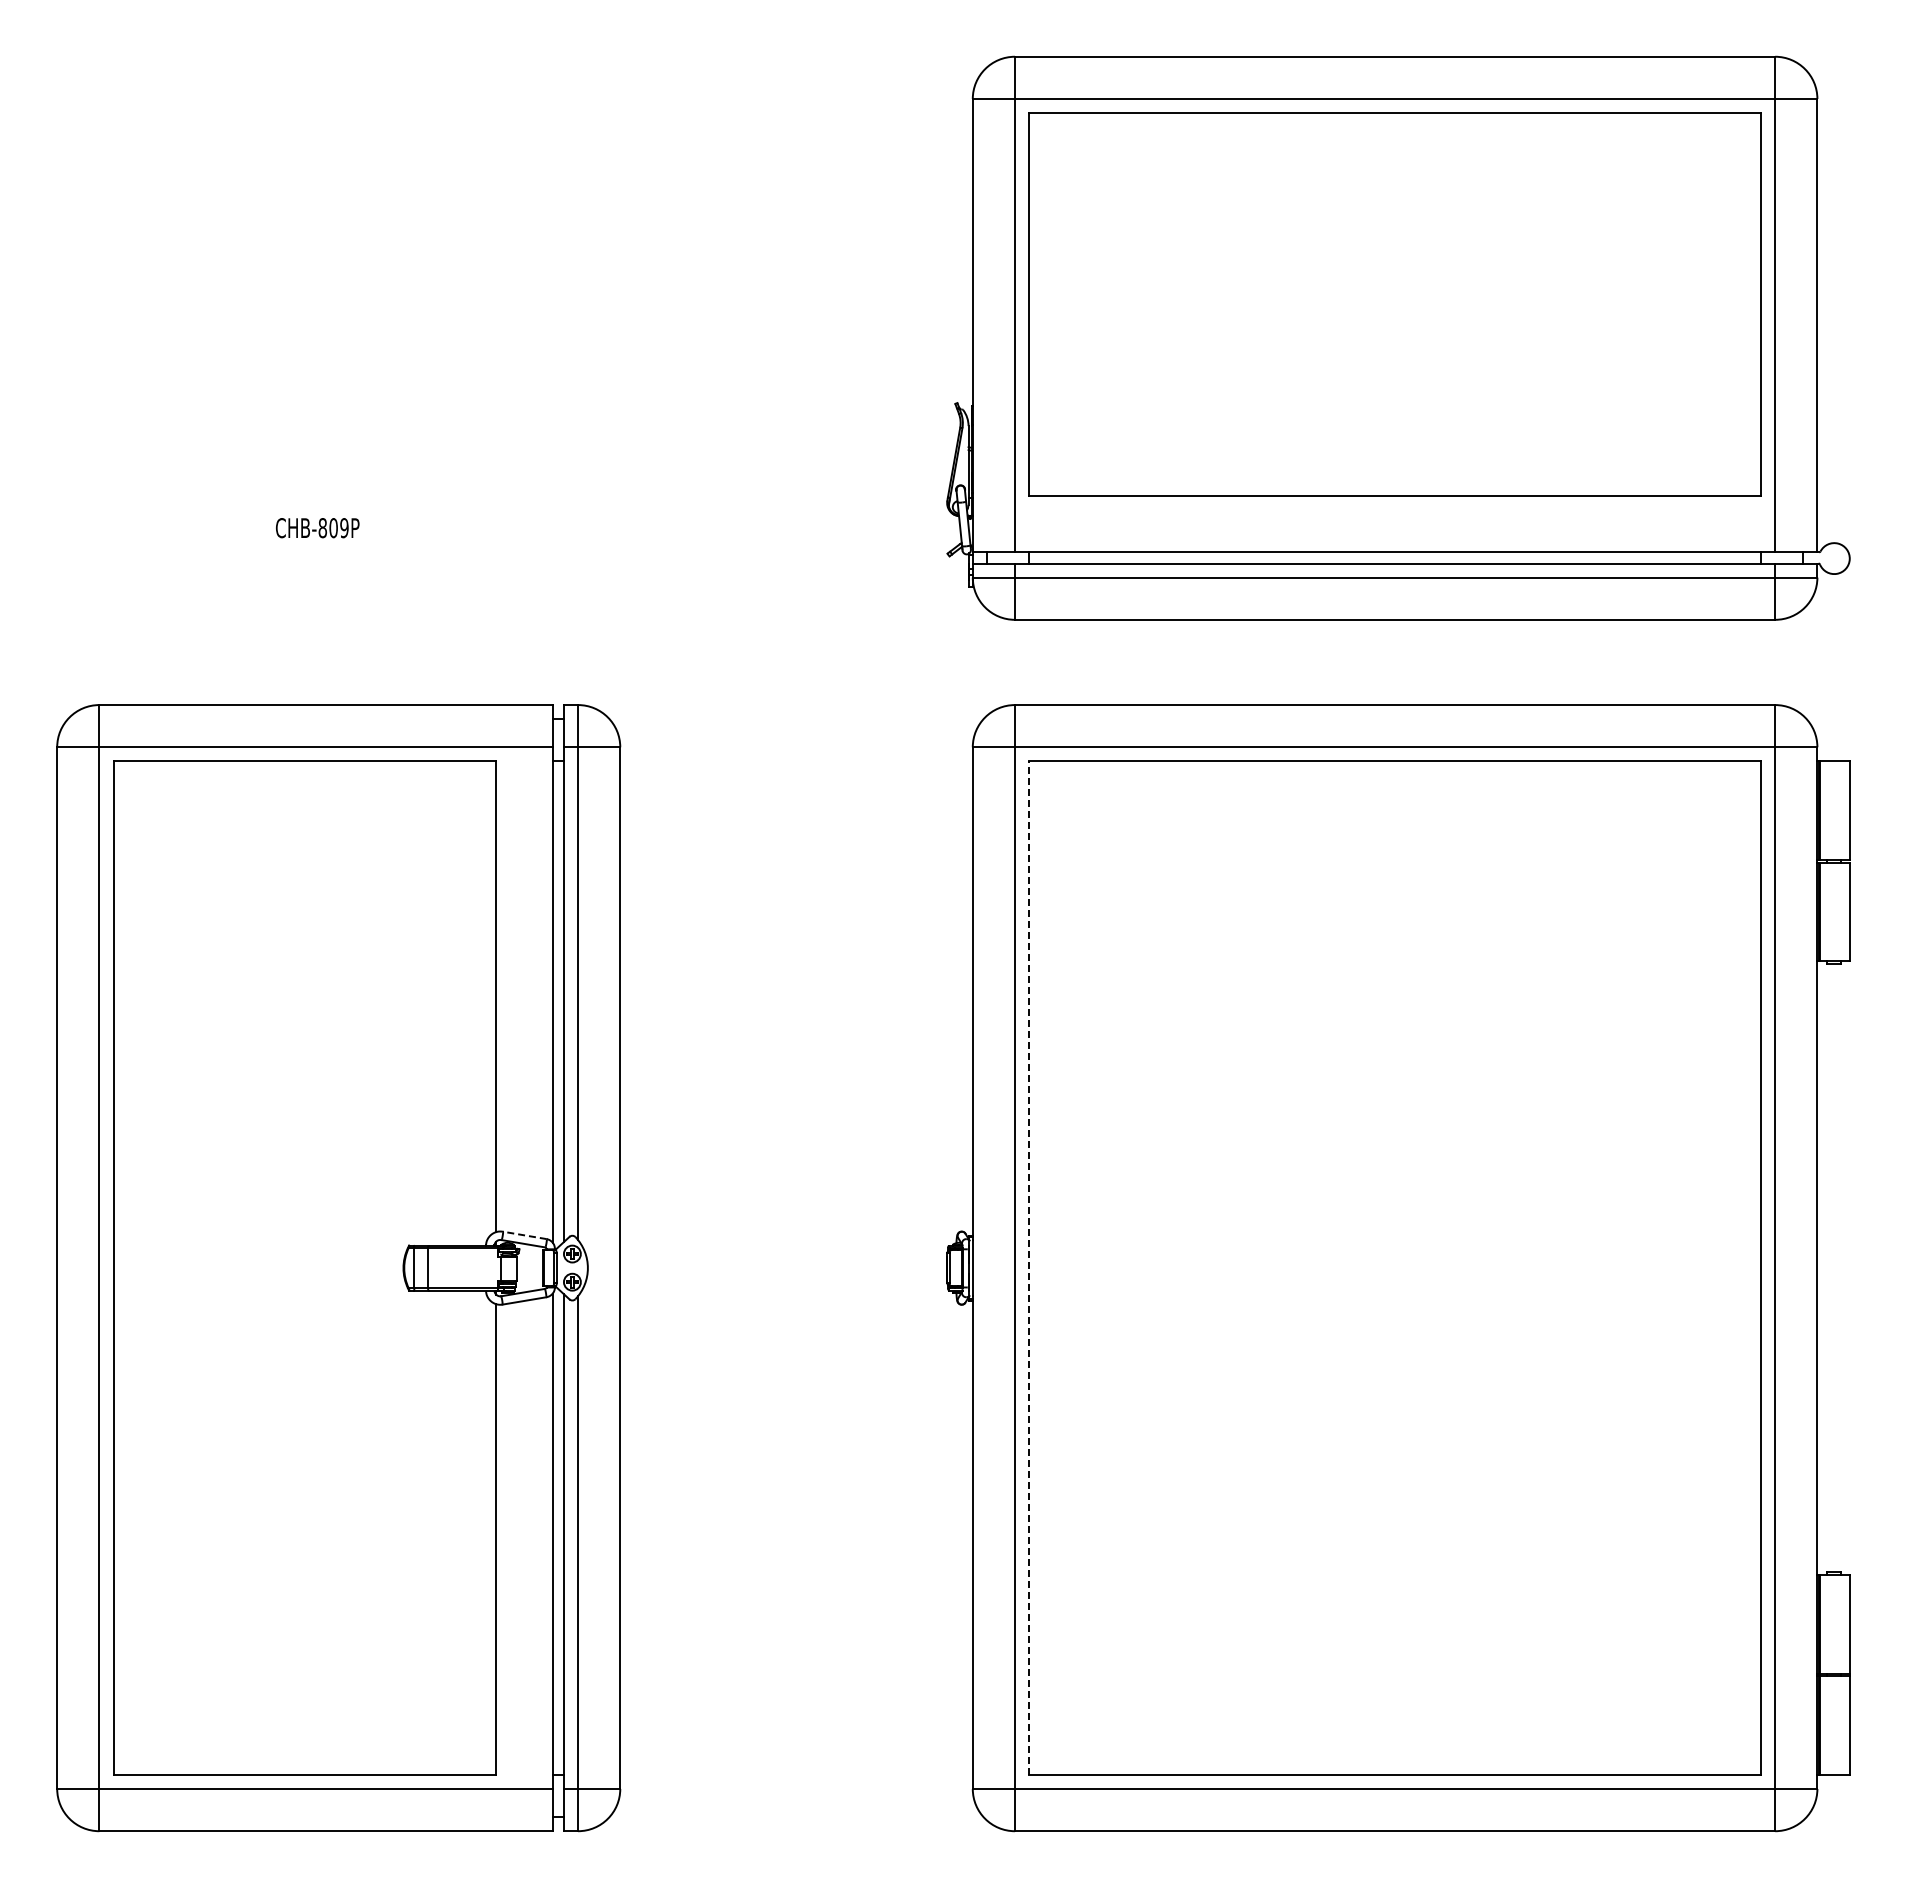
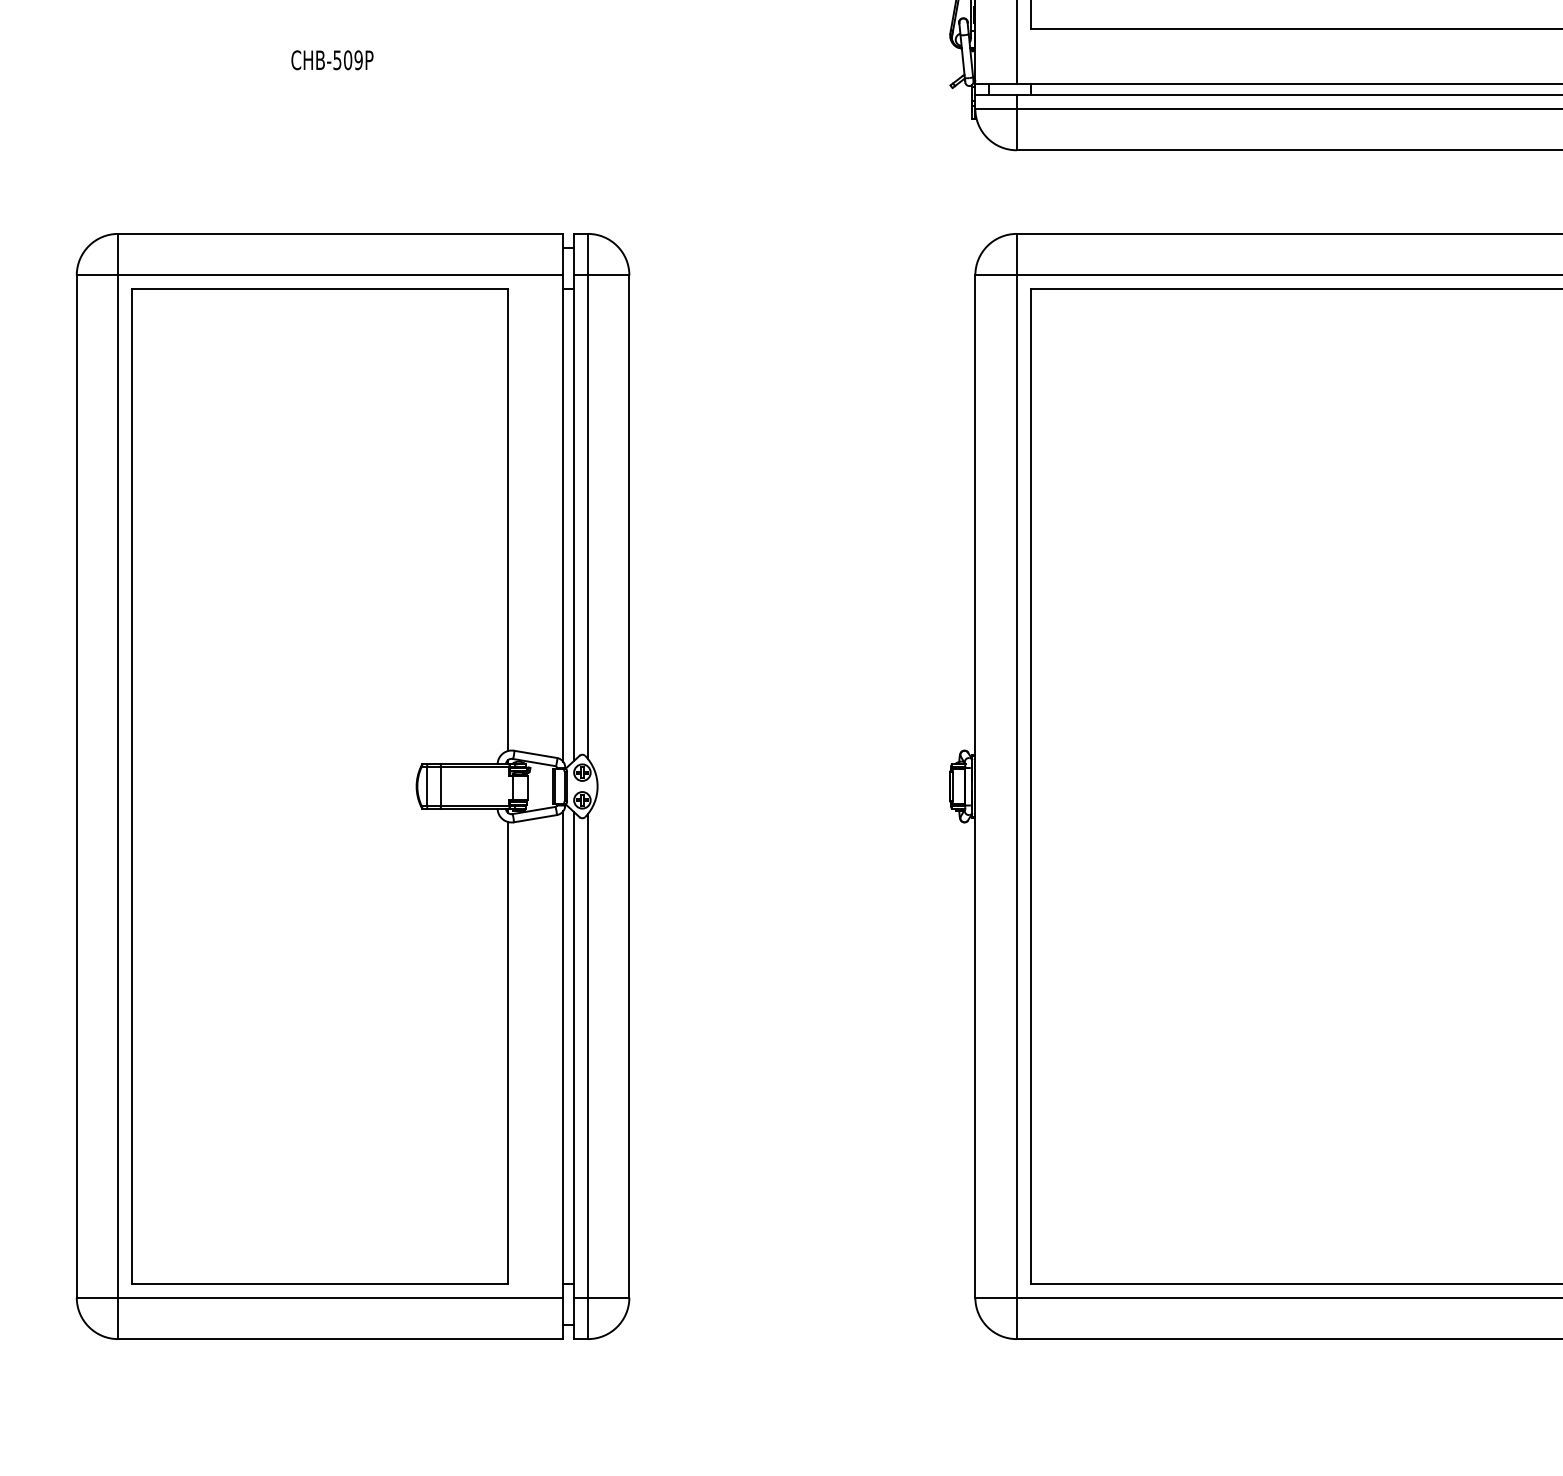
text: (322, 528) -> (337, 60), CHB-809P -> CHB-509P
line: (524, 1235) -> (535, 754), dashed -> solid
line: (1029, 1268) -> (1030, 786), dashed -> solid

